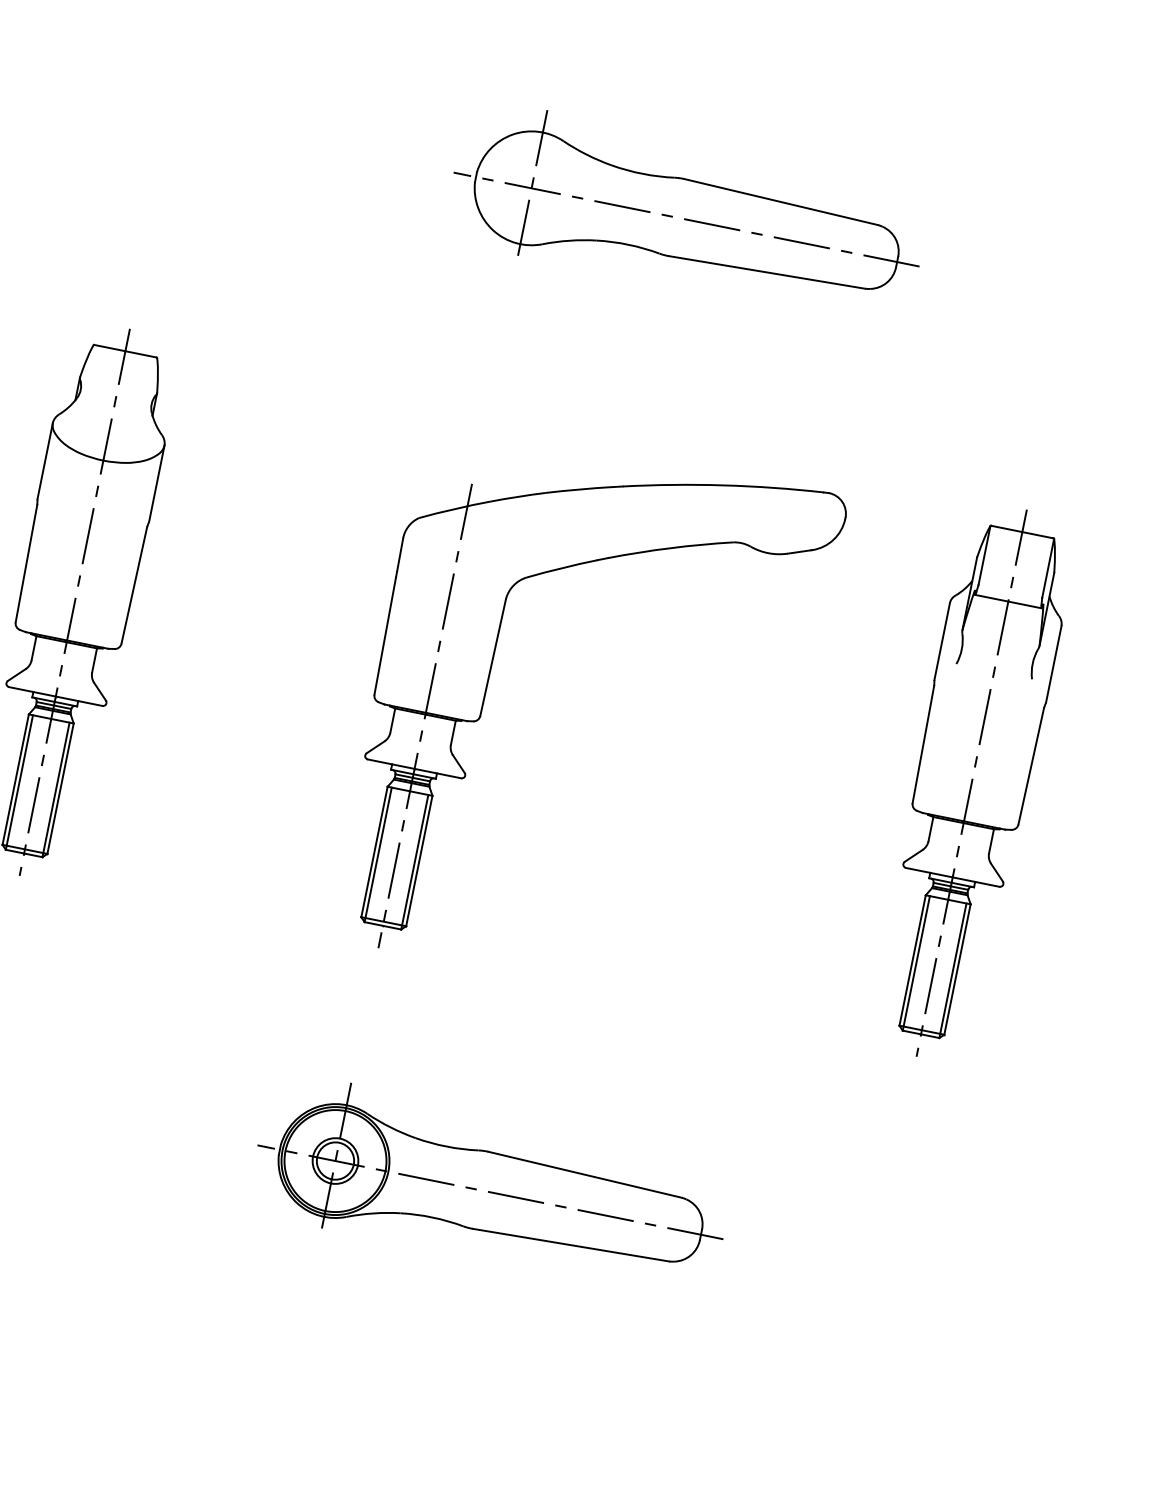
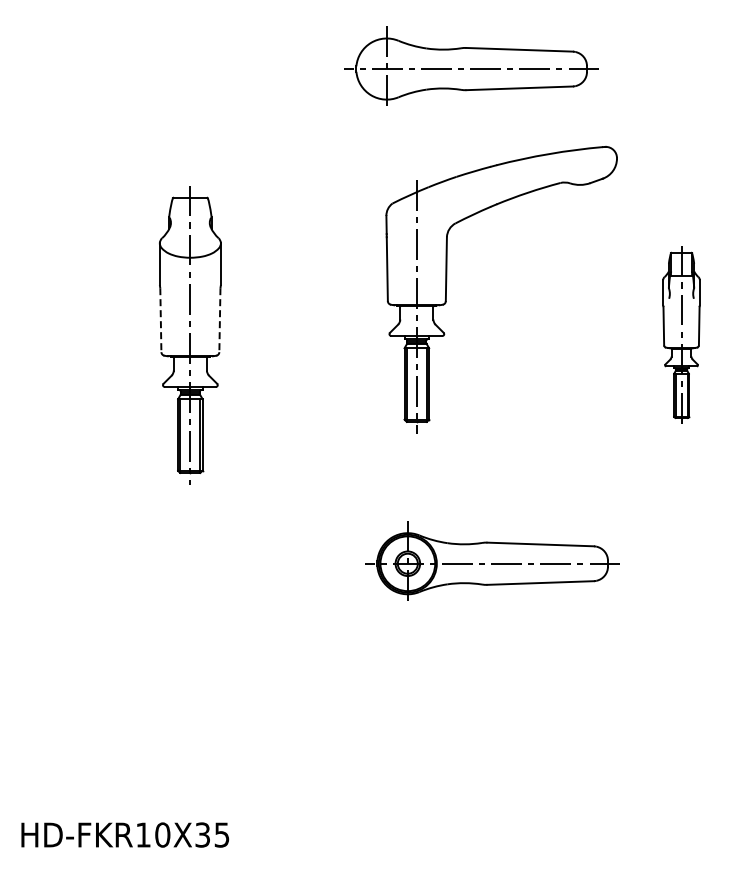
line: (25, 564) -> (160, 320), solid -> dashed
line: (133, 585) -> (219, 320), solid -> dashed
part: (490, 682) -> (447, 282), moved
part: (971, 783) -> (681, 335), size x0.6
part: (491, 1186) -> (492, 560), moved

